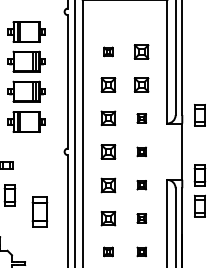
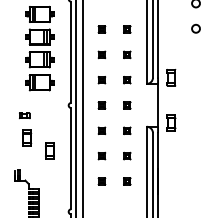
part: (142, 51) -> (127, 29), size x0.62
part: (107, 84) -> (101, 54), size x0.62
part: (142, 84) -> (127, 54), size x0.62
part: (107, 118) -> (101, 80), size x0.62
part: (107, 151) -> (101, 105), size x0.62
part: (107, 184) -> (101, 130), size x0.62
part: (200, 205) -> (171, 146), removed
part: (39, 211) -> (49, 150), size x0.71
part: (107, 217) -> (101, 155), size x0.62

